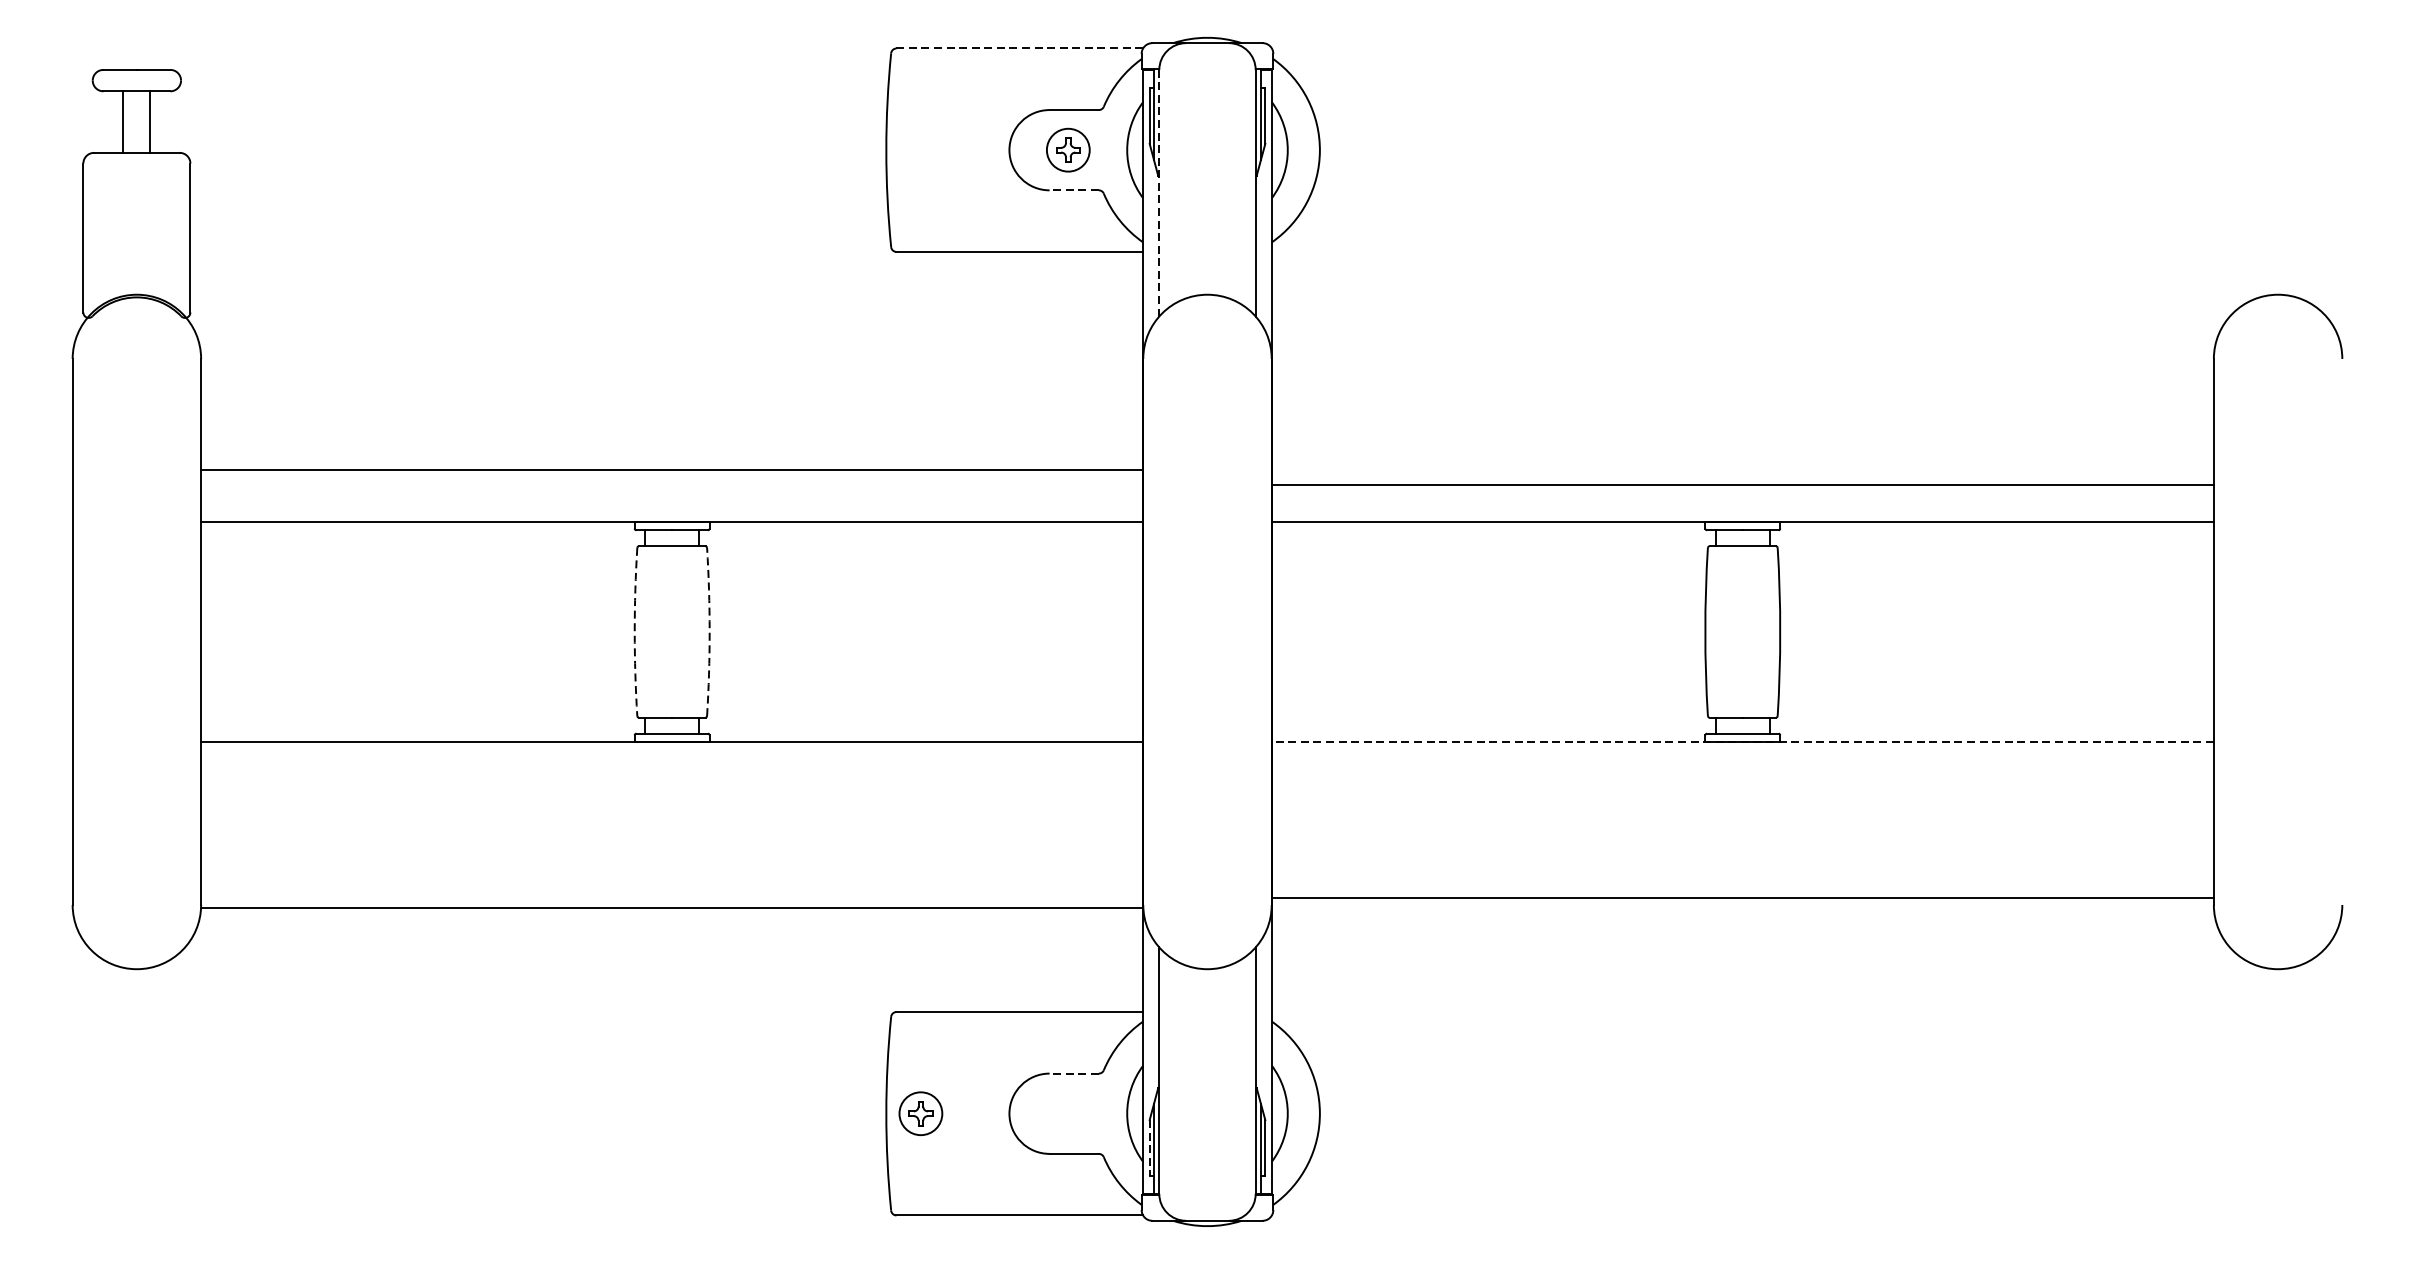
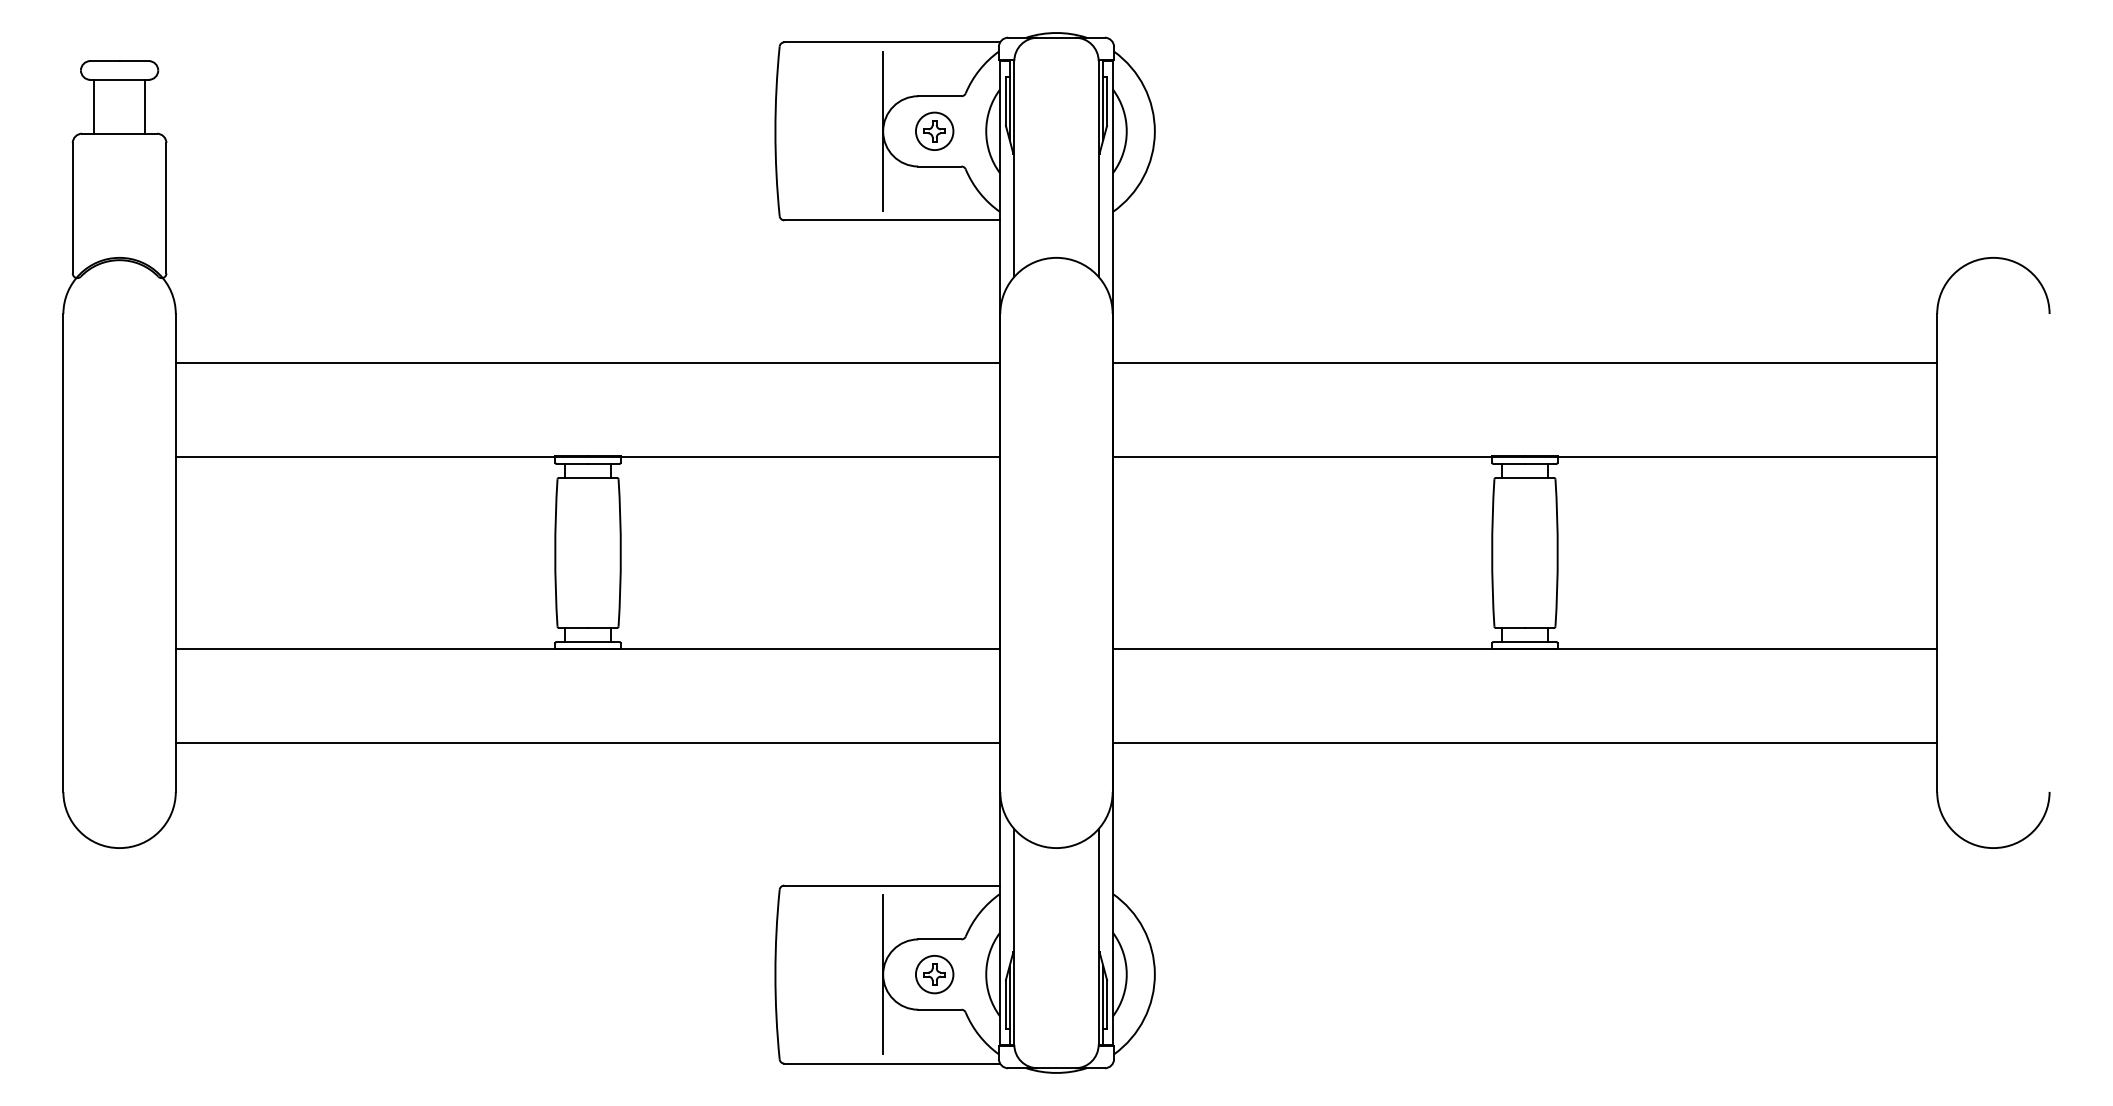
line: (1020, 48) -> (892, 42), dashed -> solid
line: (123, 121) -> (145, 106), moved
line: (149, 121) -> (93, 106), moved
line: (1009, 150) -> (883, 131), added
line: (1073, 190) -> (939, 166), dashed -> solid
line: (1159, 193) -> (1014, 169), dashed -> solid
line: (671, 470) -> (587, 363), moved
line: (1742, 485) -> (1524, 363), moved
arc: (635, 631) -> (555, 552), dashed -> solid
arc: (709, 631) -> (620, 552), dashed -> solid
line: (1742, 742) -> (1524, 649), dashed -> solid
line: (1742, 897) -> (1524, 742), moved
line: (671, 907) -> (587, 742), moved
line: (1073, 1073) -> (939, 939), dashed -> solid
part: (920, 1113) -> (934, 974), moved
line: (1009, 1113) -> (883, 974), added
line: (1149, 1147) -> (1005, 1004), dashed -> solid

